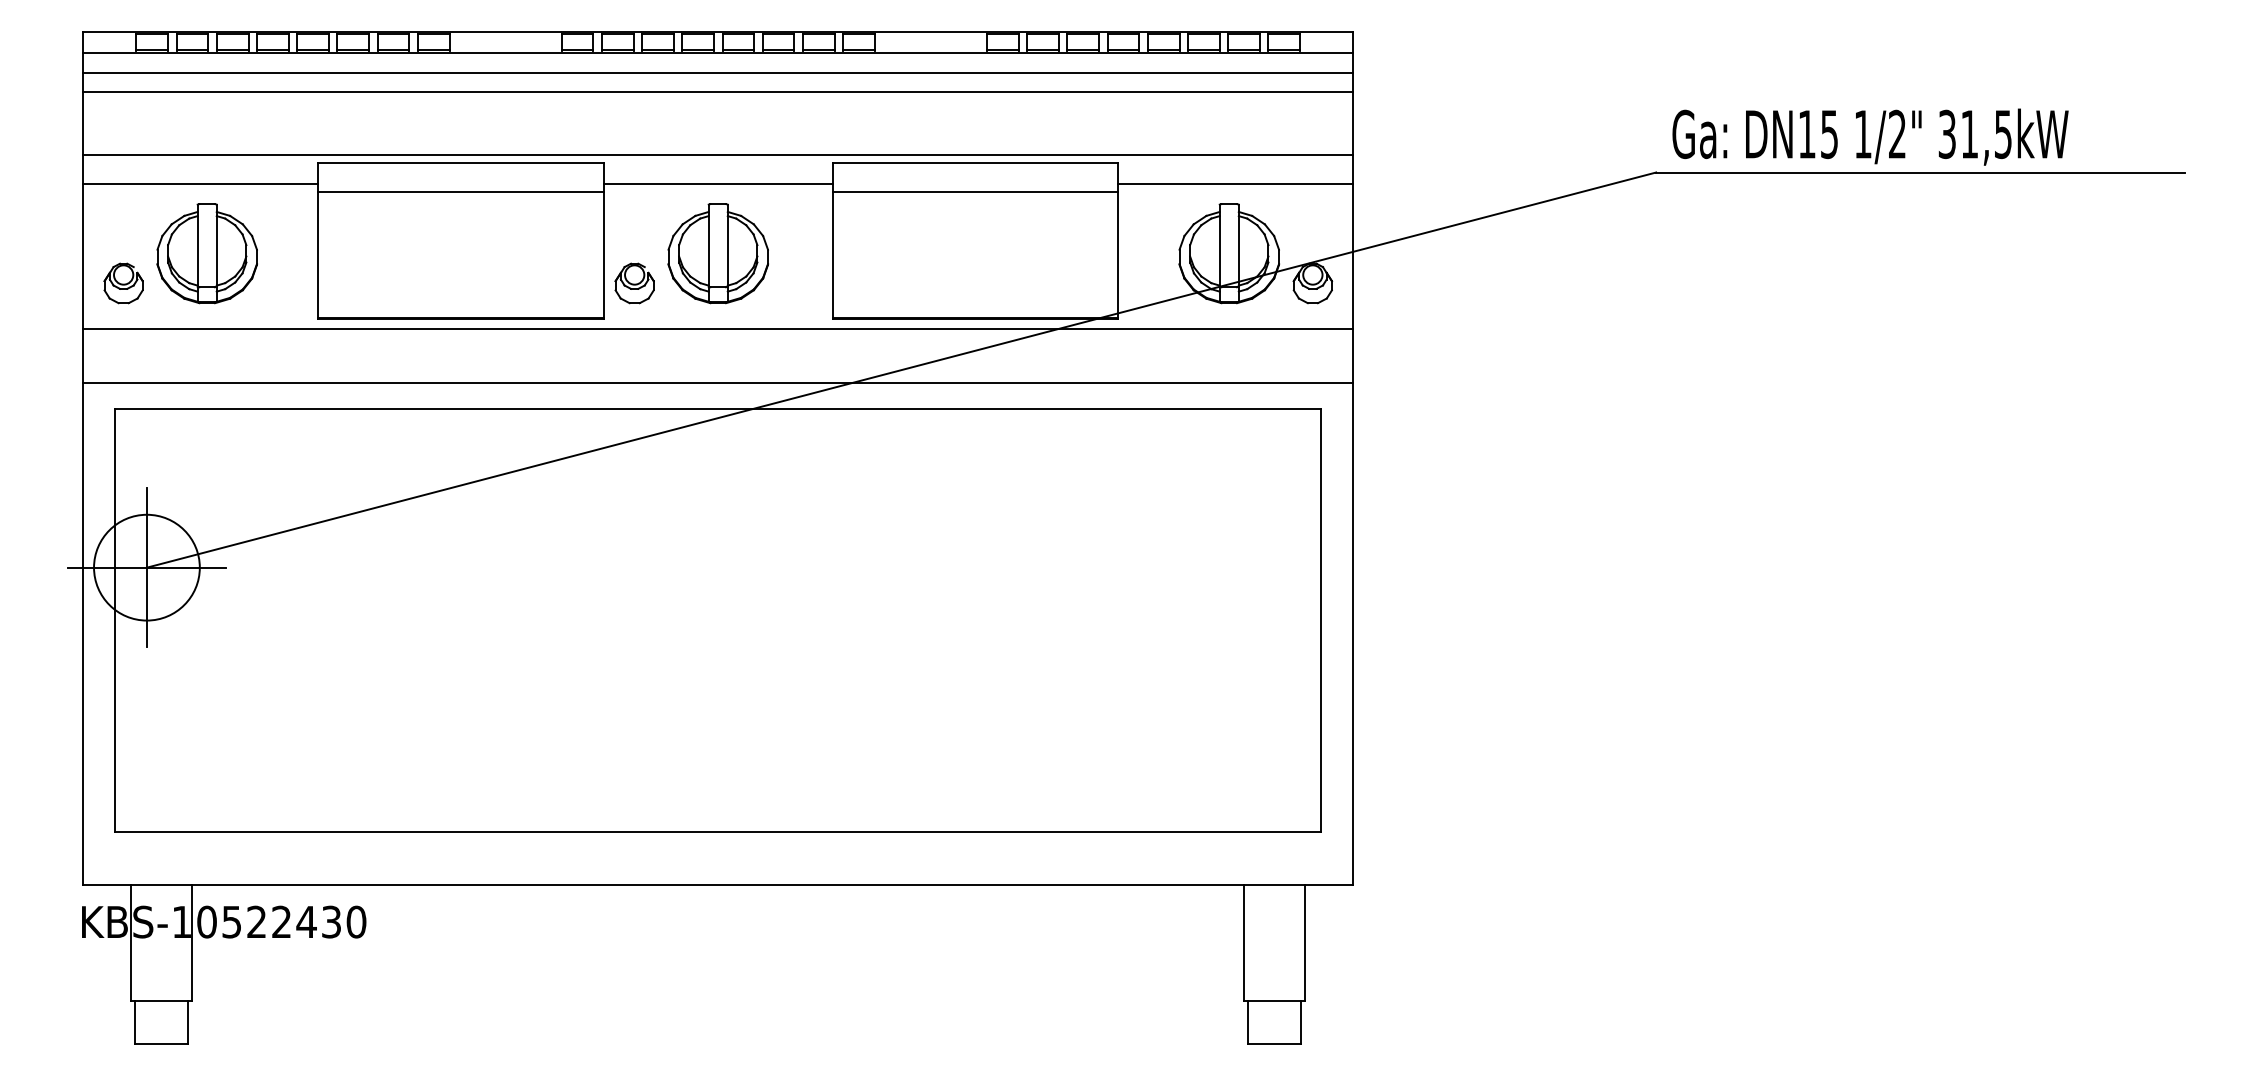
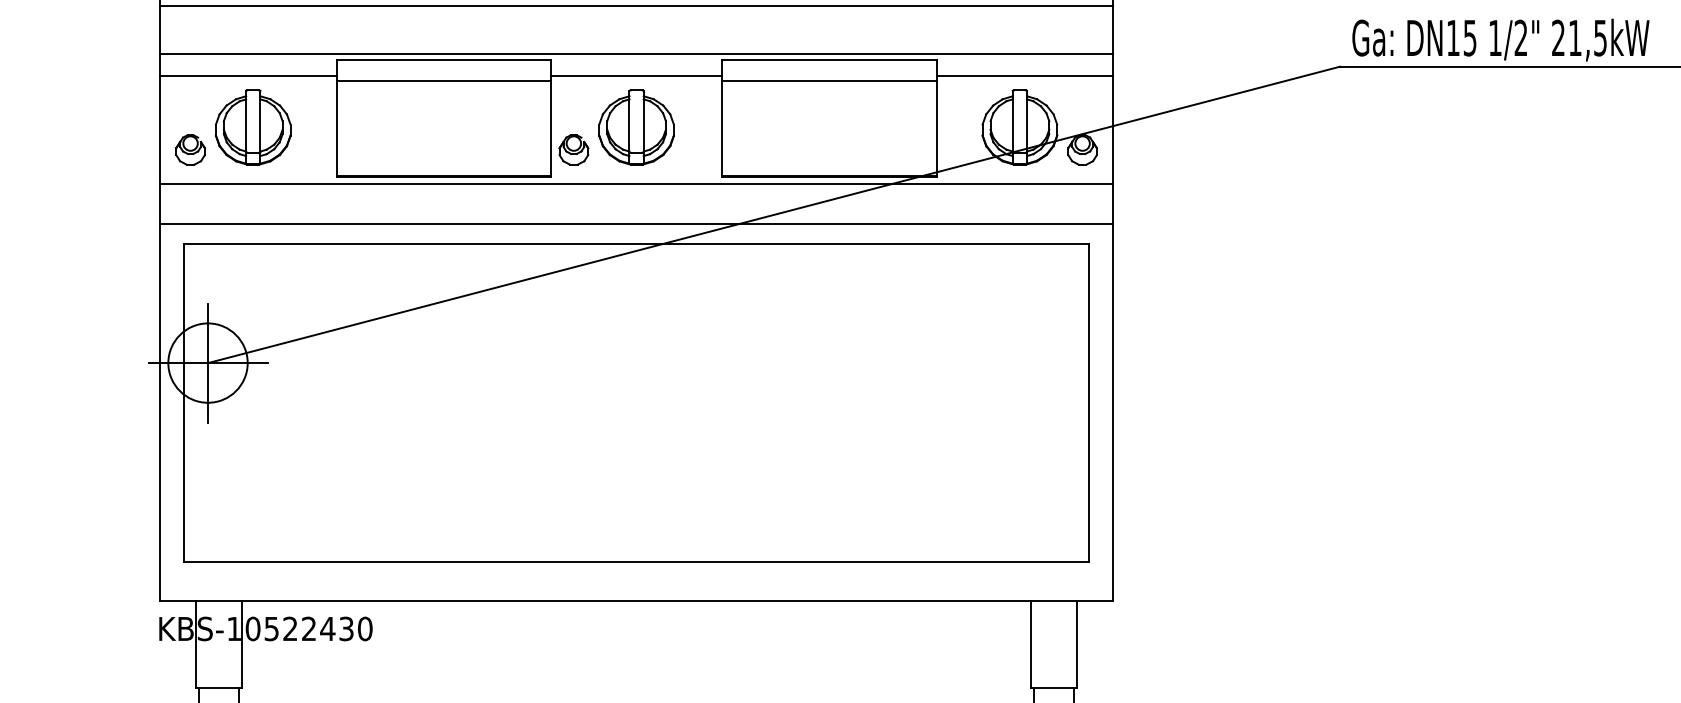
text: (1946, 134) -> (1557, 38), 31,5kW -> 21,5kW

